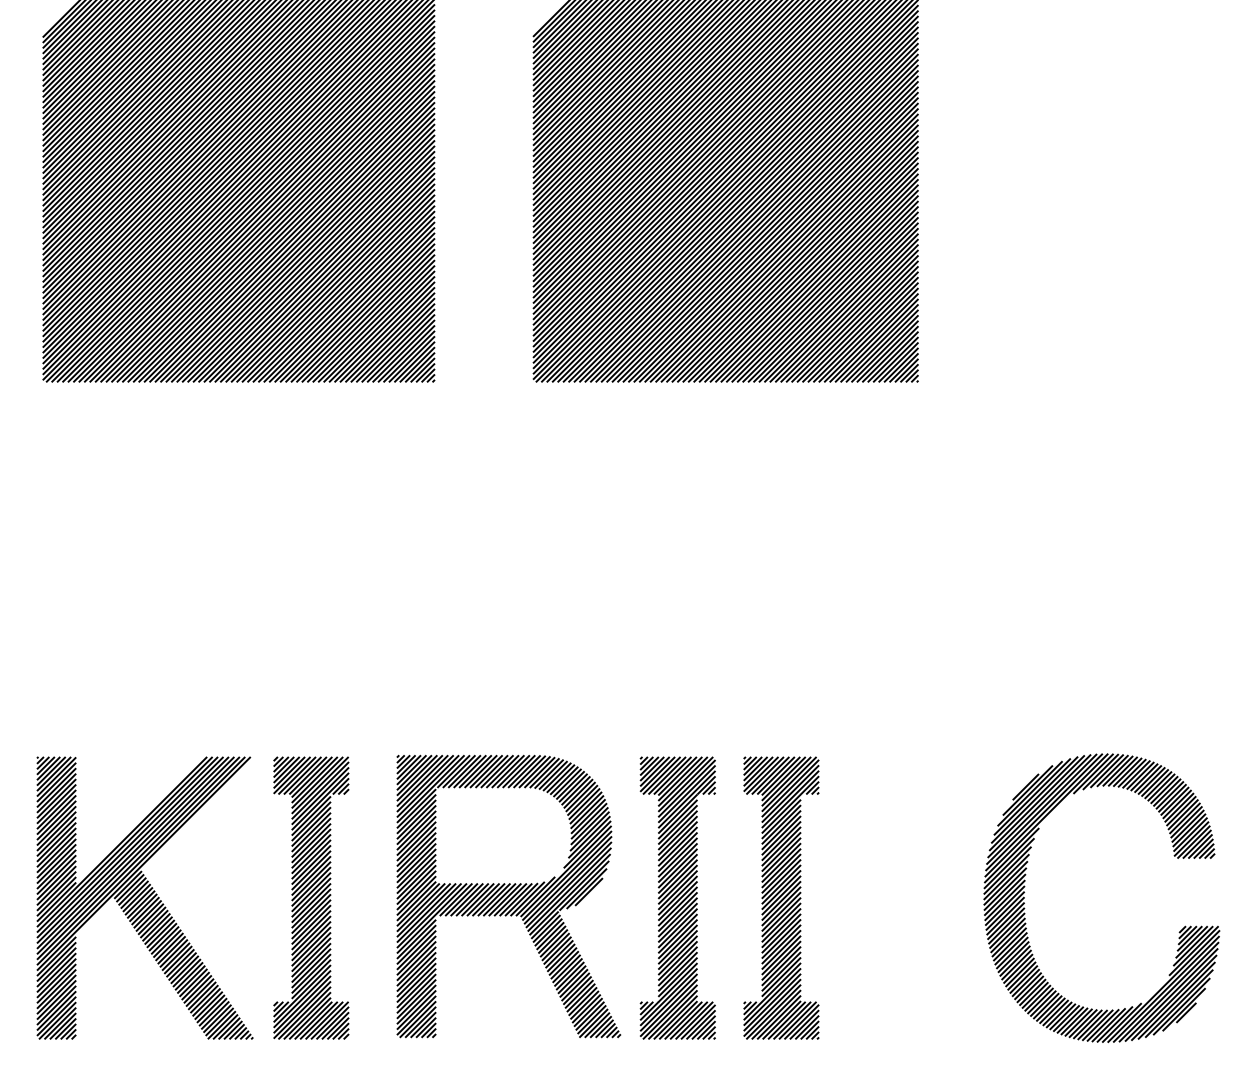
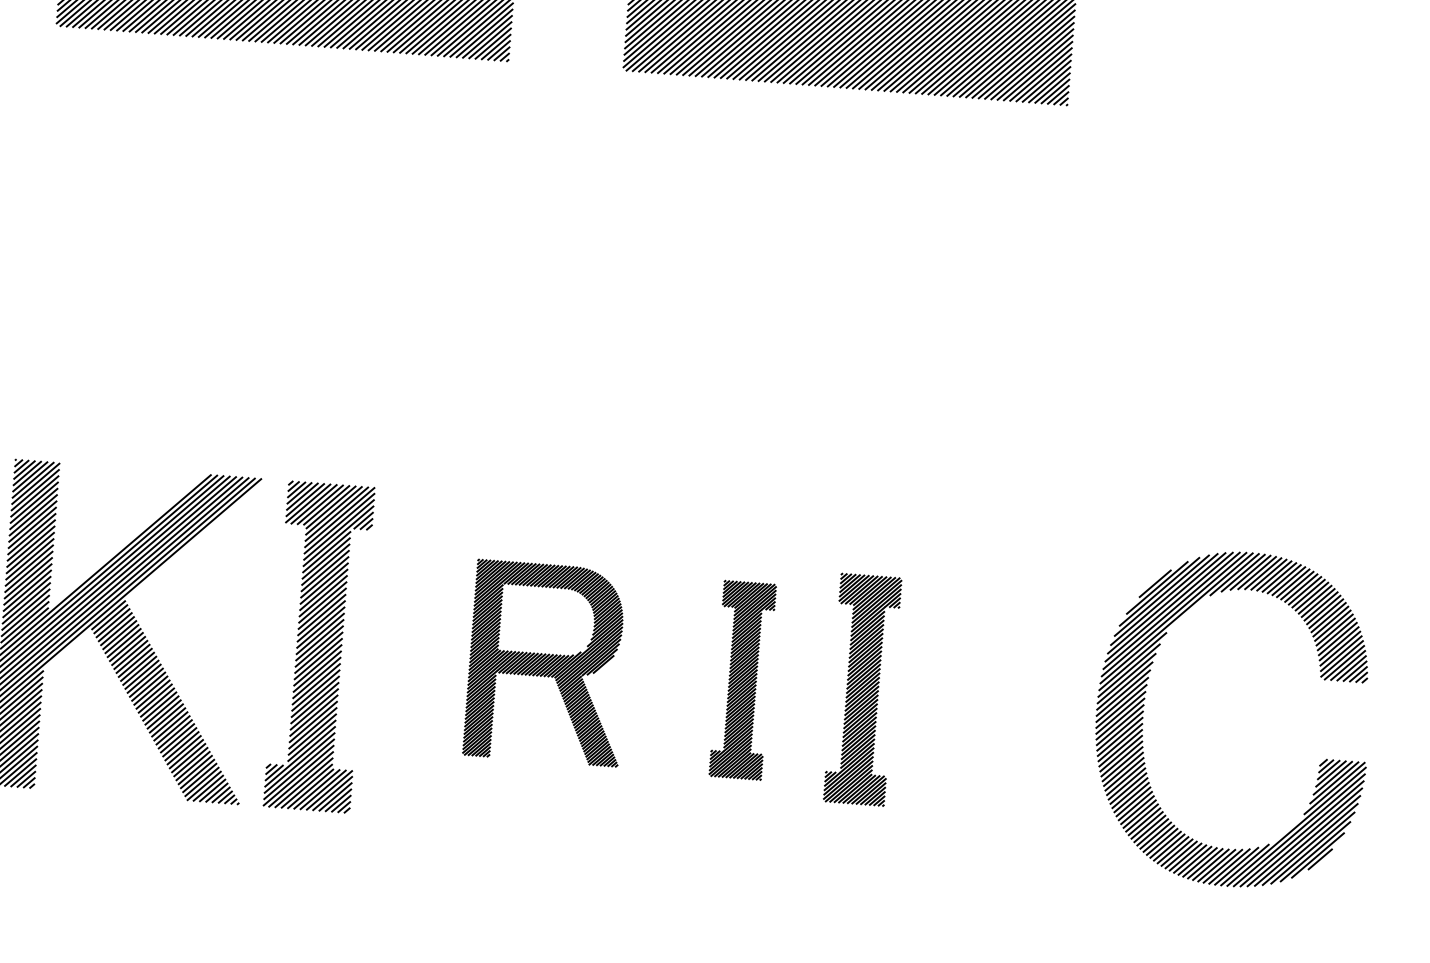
part: (508, 896) -> (547, 663), size x0.6
part: (677, 897) -> (742, 679), size x0.6
part: (781, 897) -> (862, 689), size x0.7

